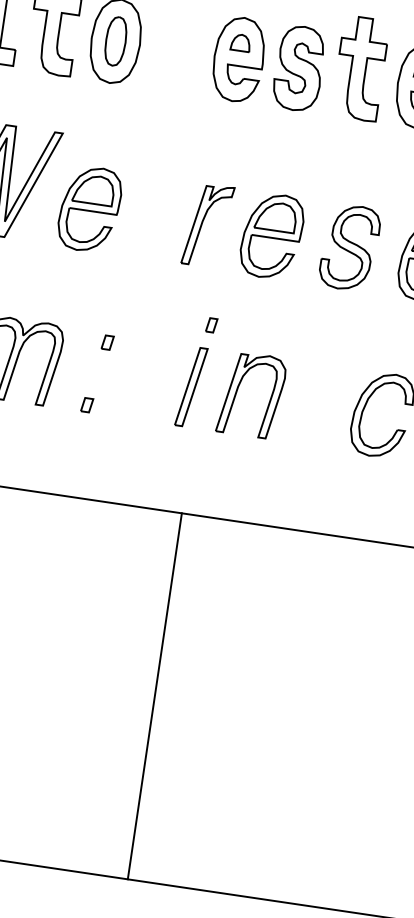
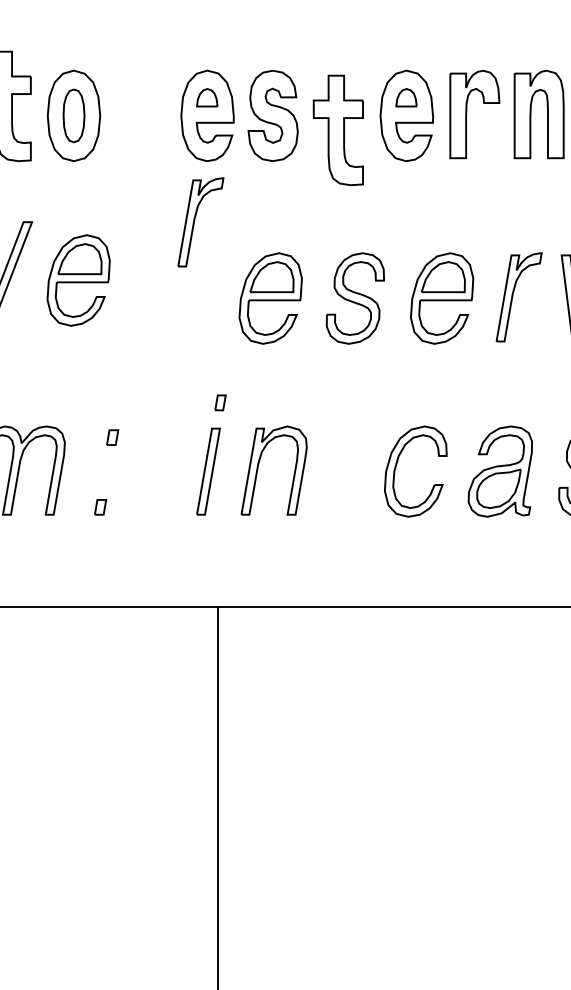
part: (359, 68) -> (337, 130), moved
part: (89, 209) -> (78, 280), moved
part: (207, 225) -> (200, 222), moved

